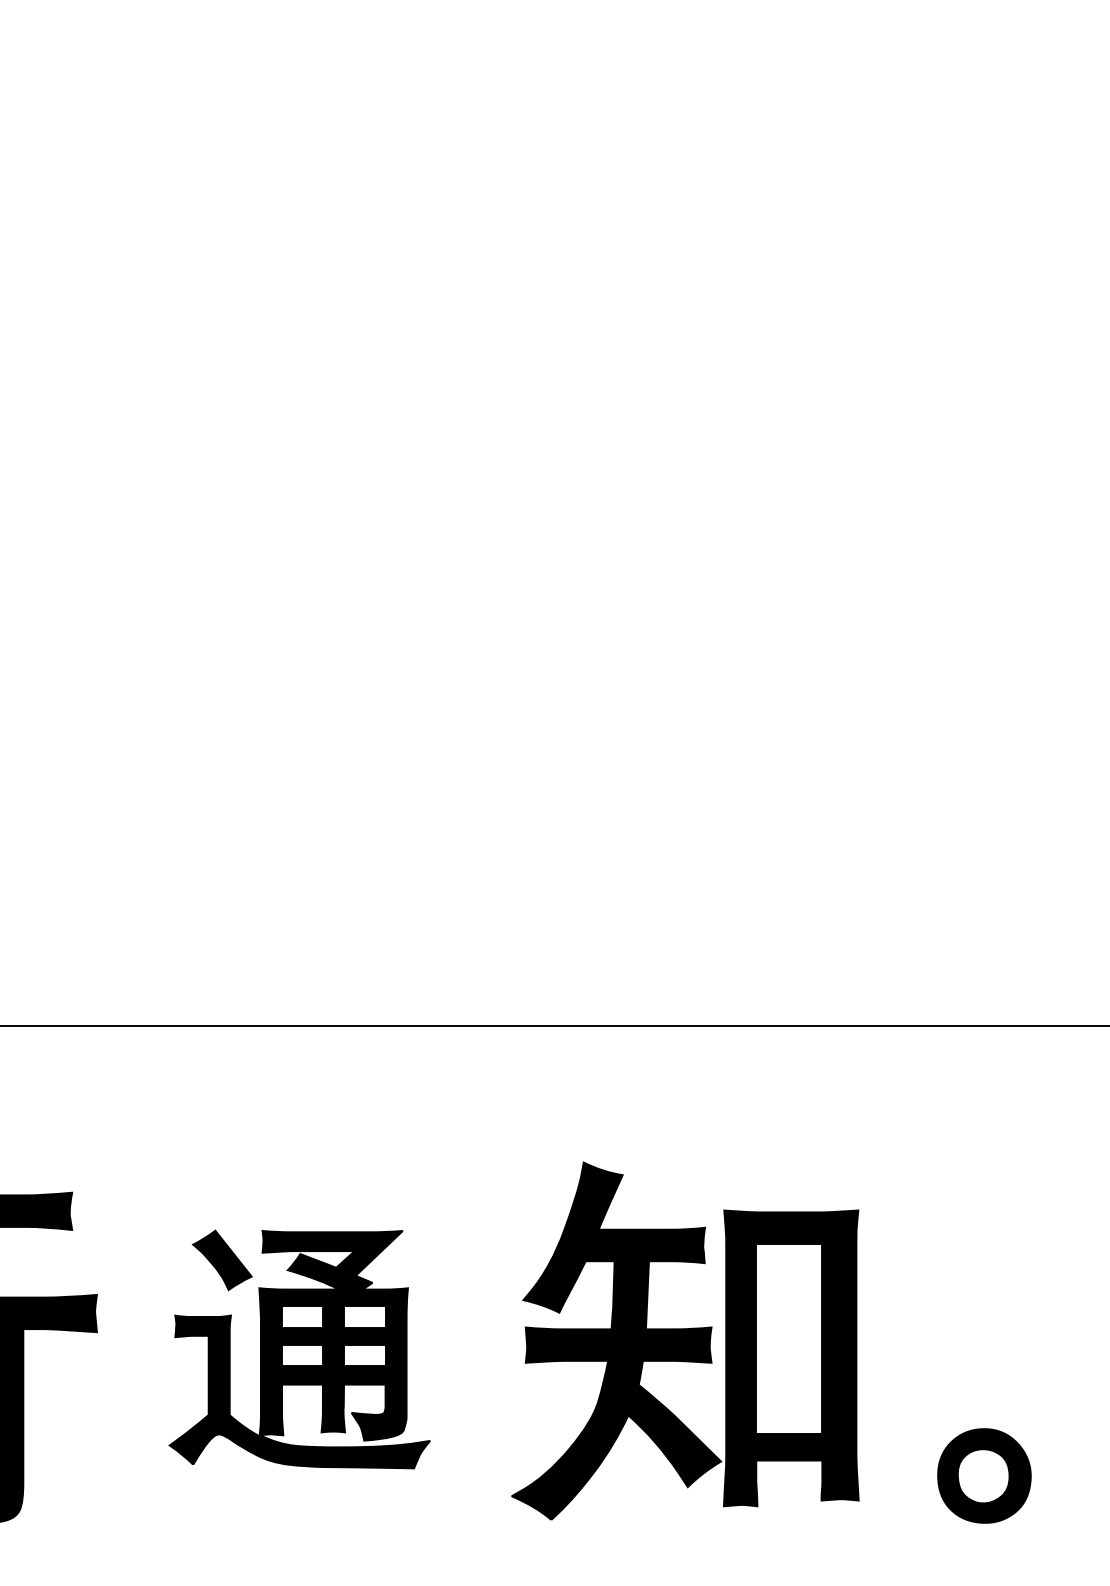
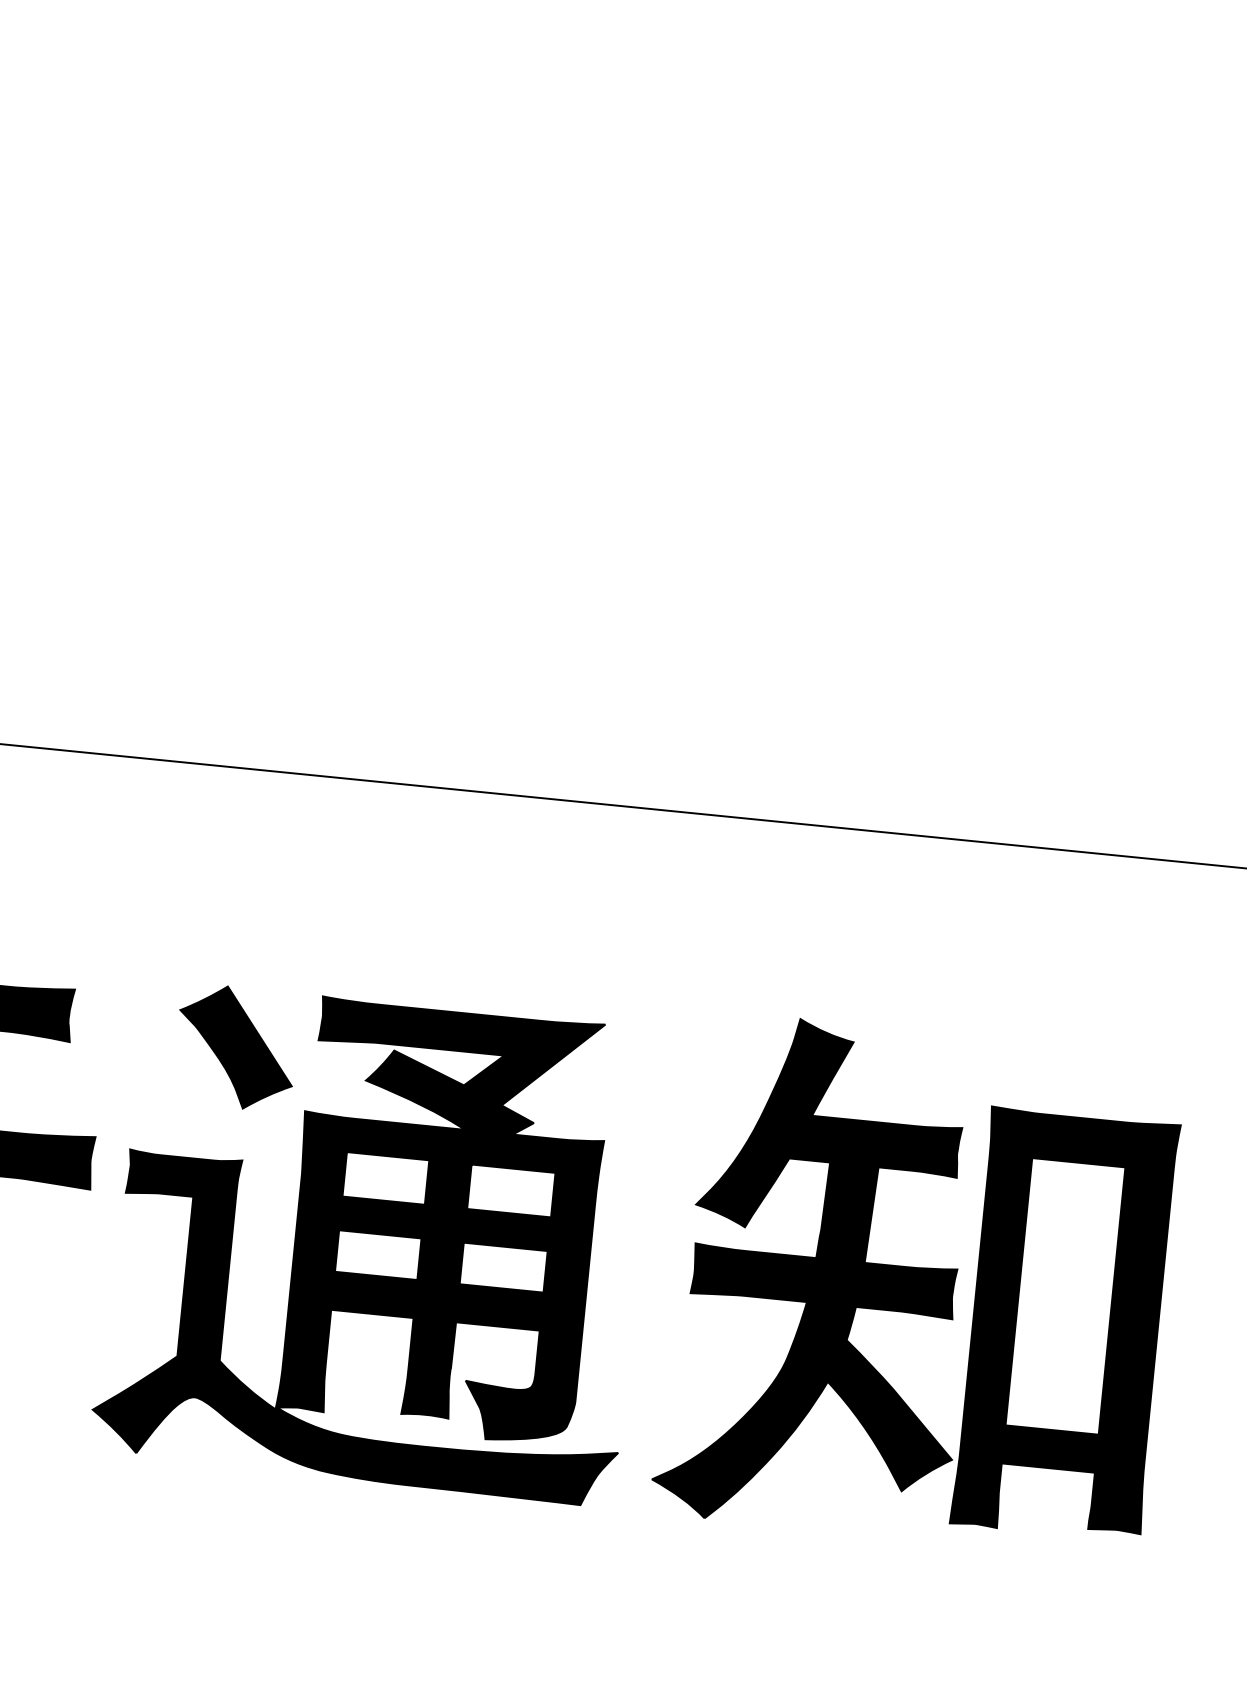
part: (299, 1349) -> (373, 1242), size x1.43

